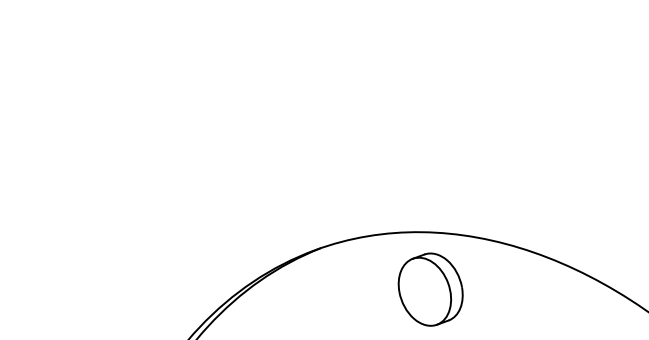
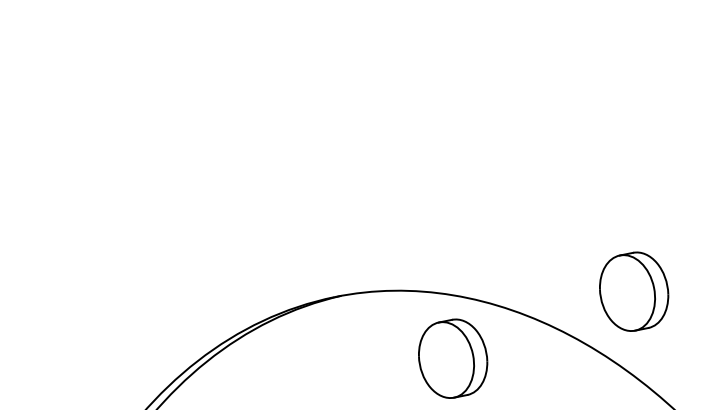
part: (585, 203) -> (634, 291), added

